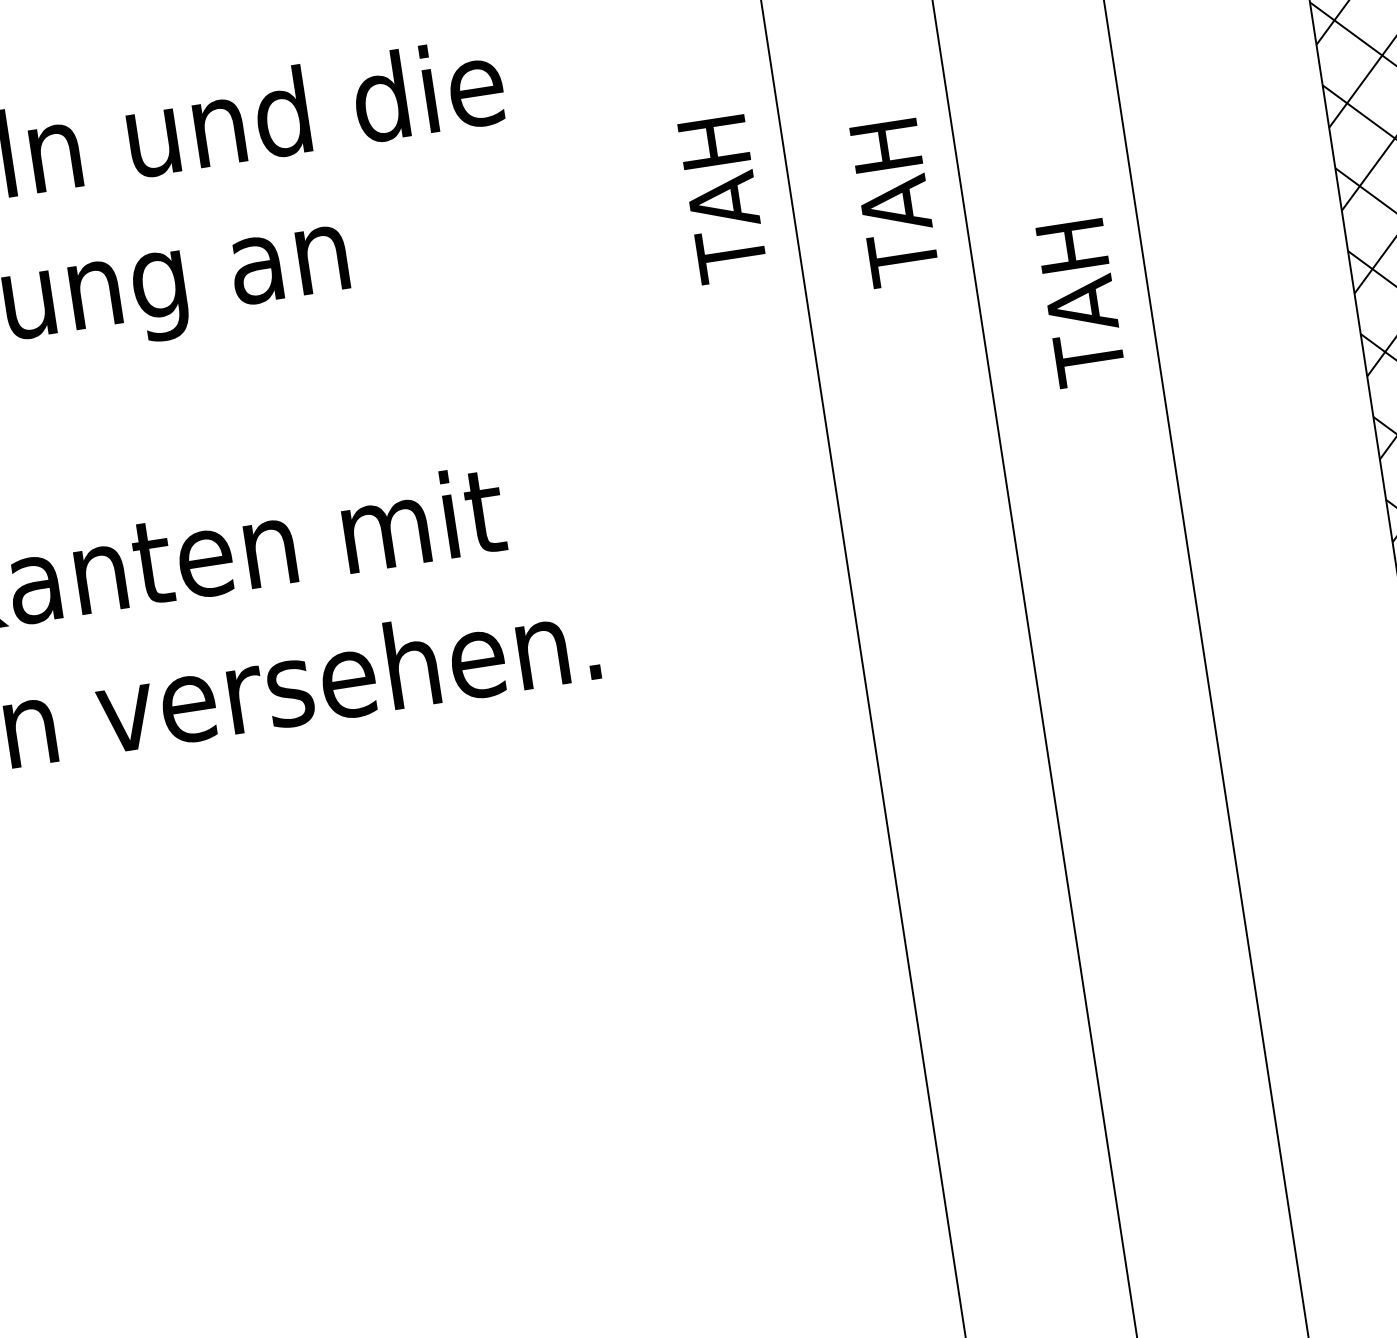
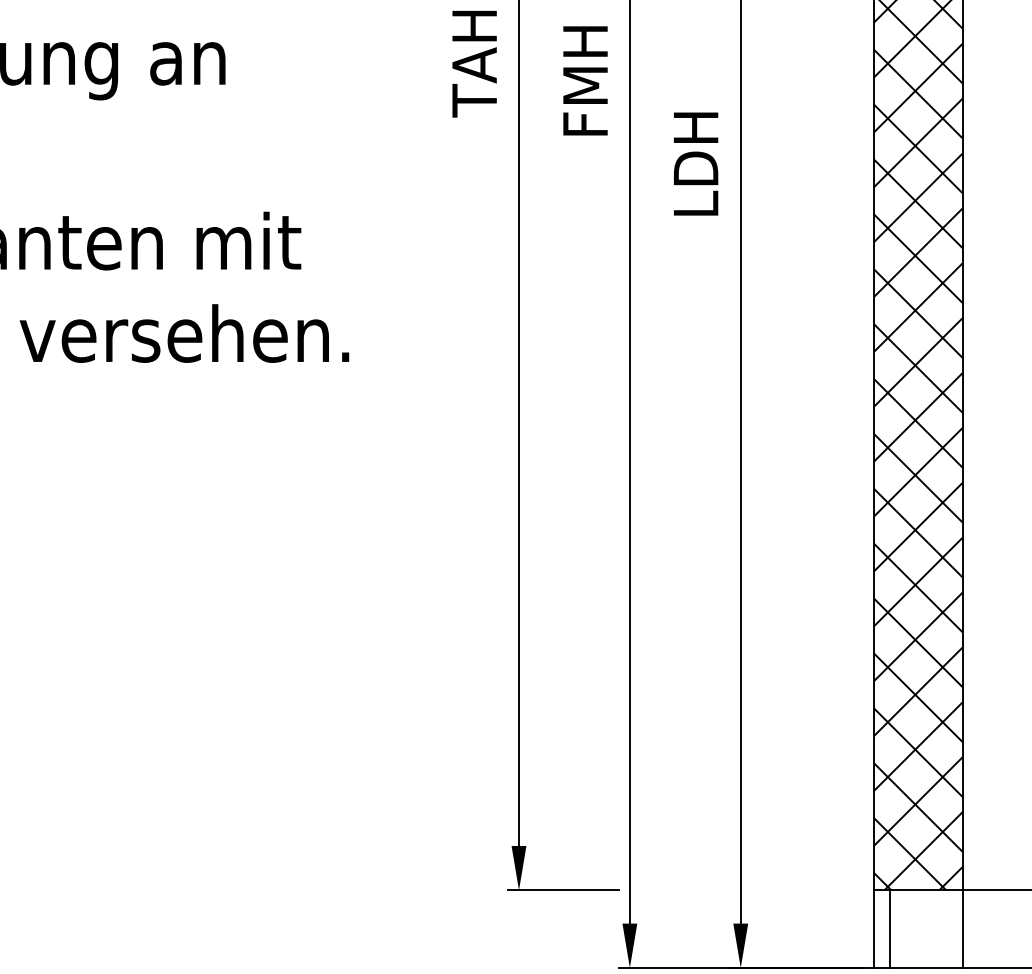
text: (894, 200) -> (585, 81), TAH -> FMH
text: (1081, 302) -> (696, 166), TAH -> LDH

